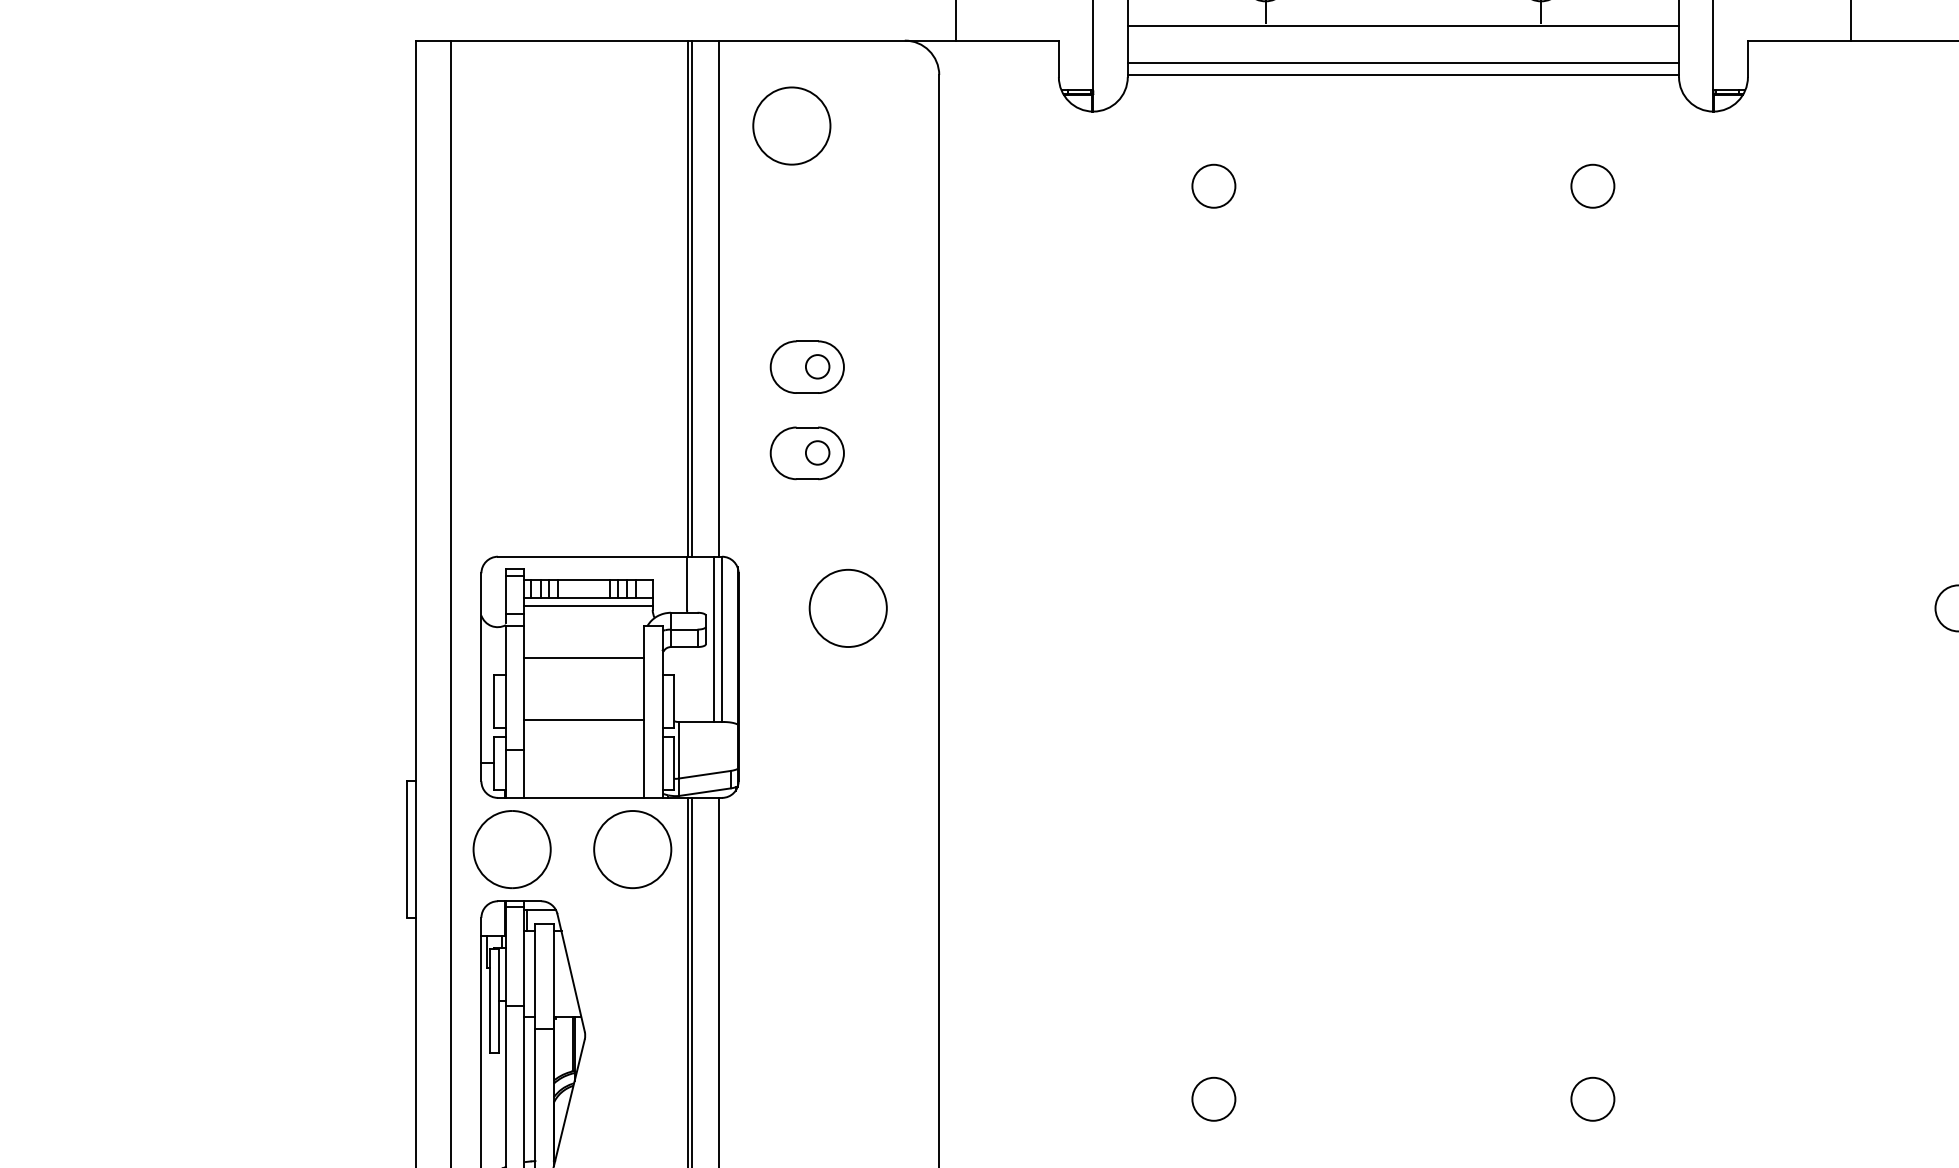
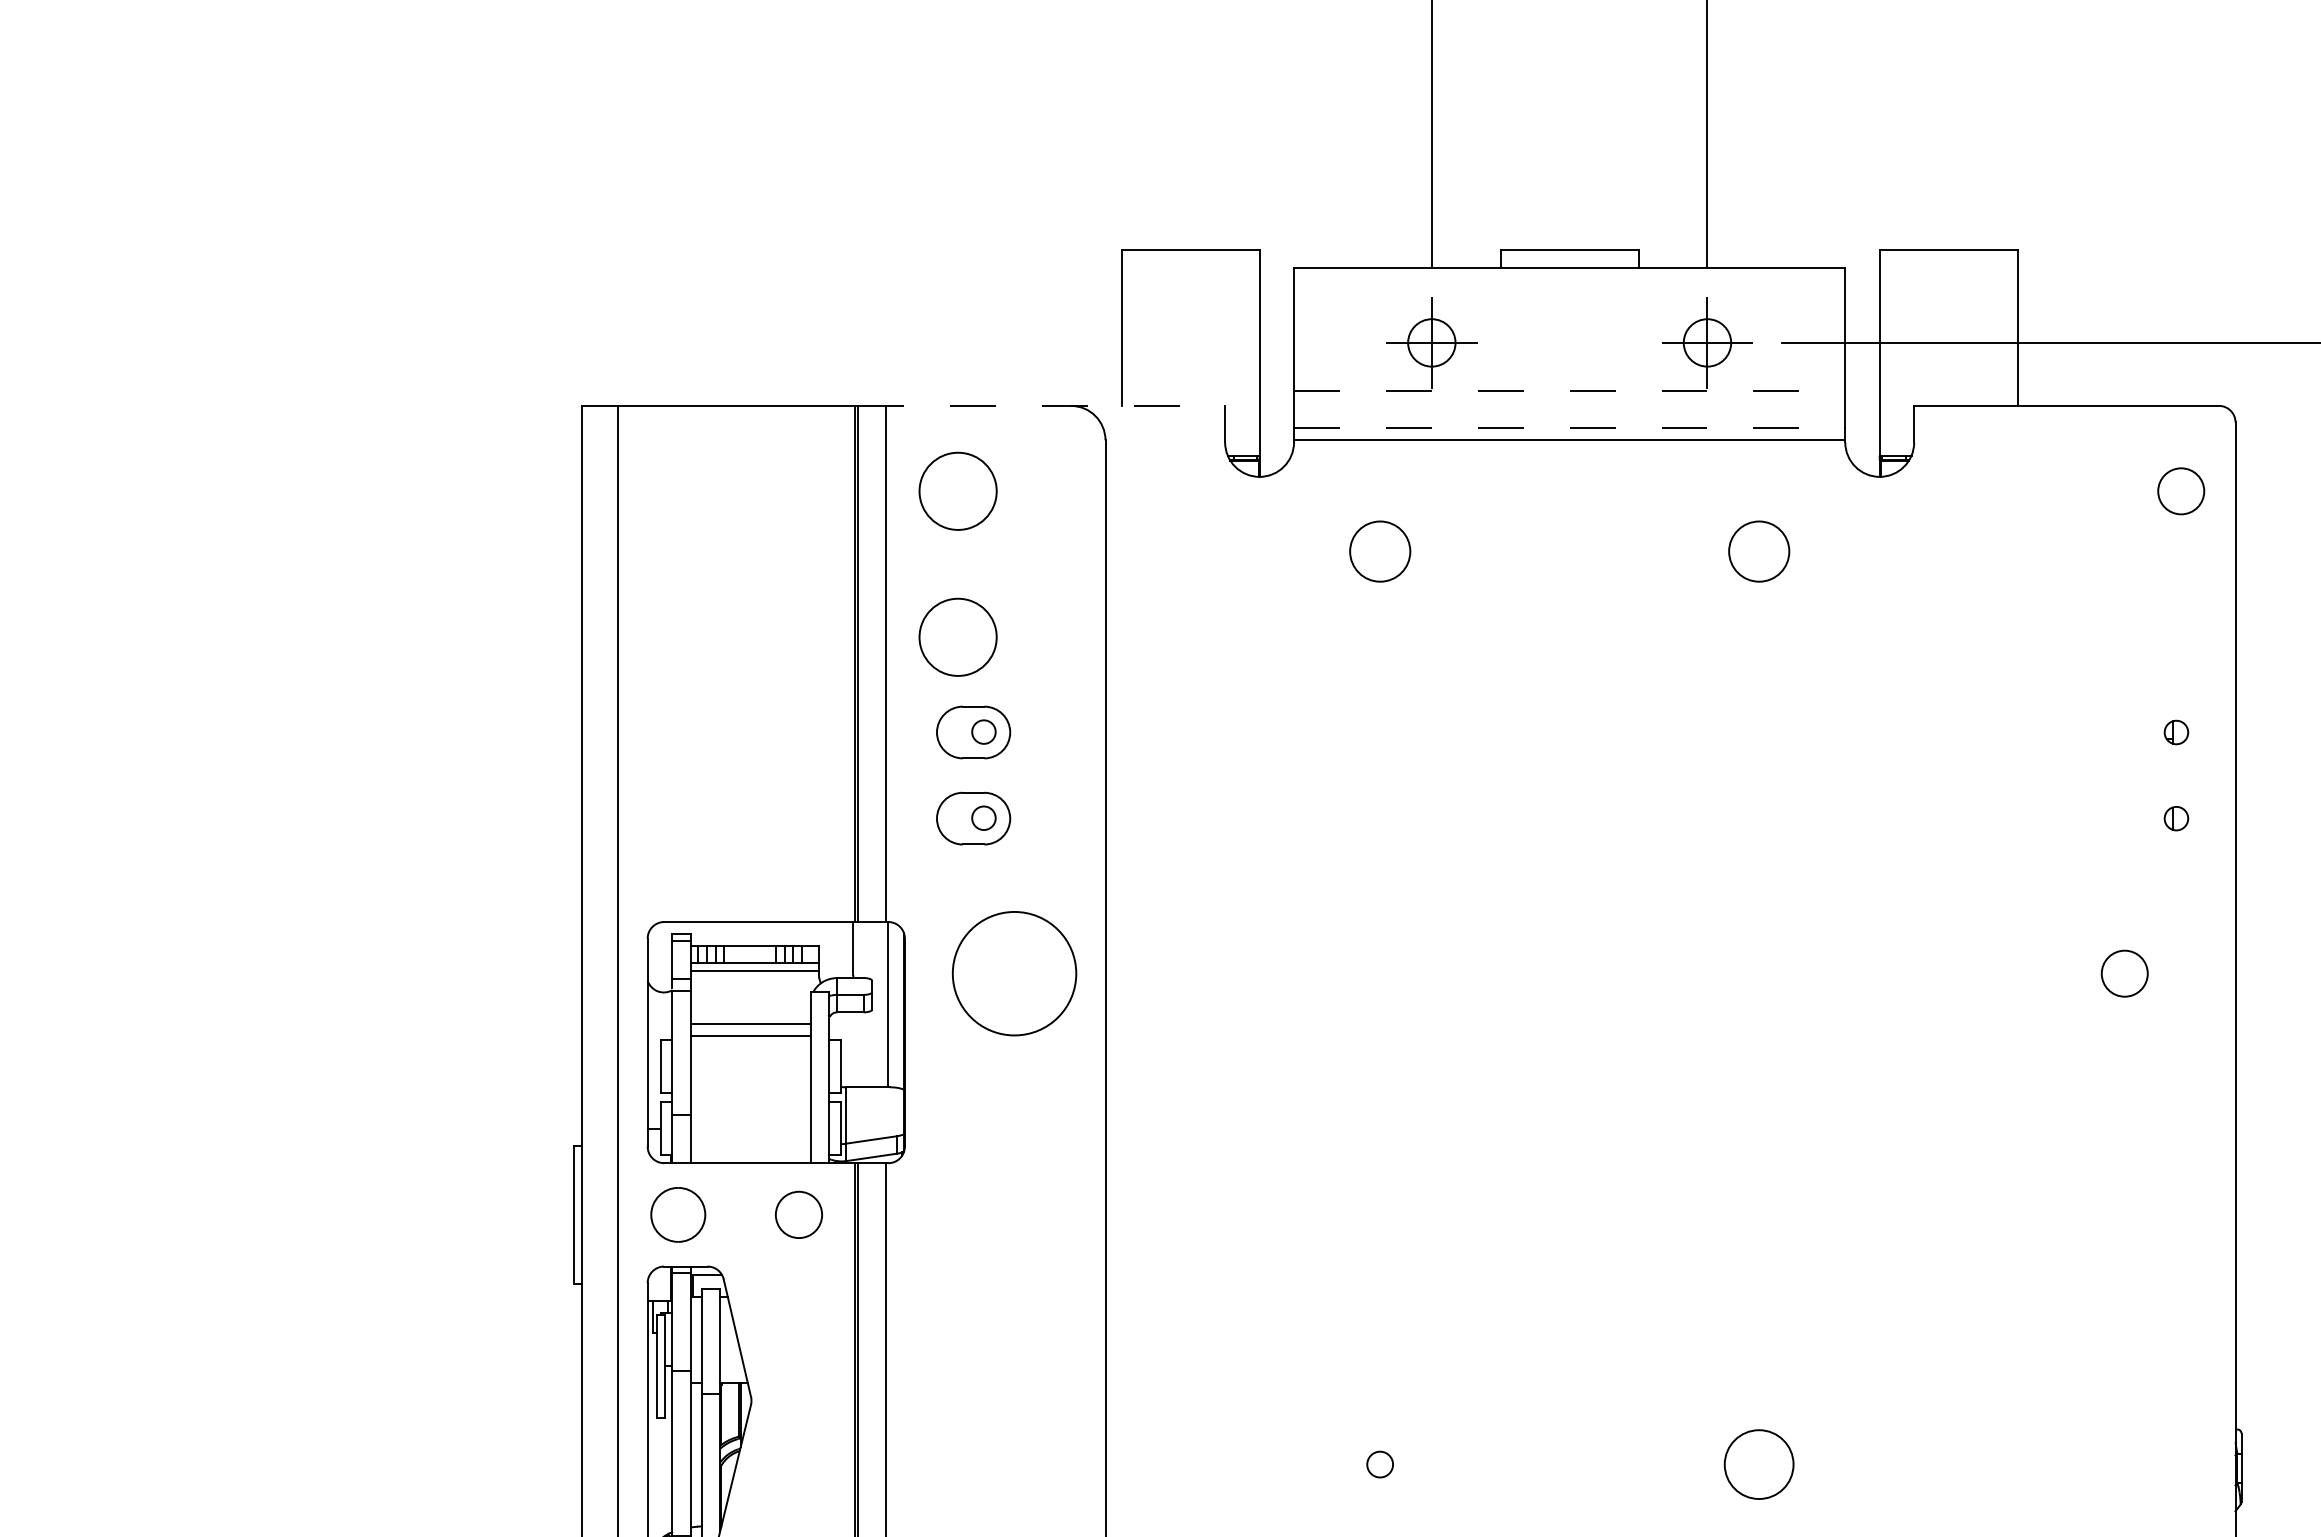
line: (1403, 25) -> (1569, 390), solid -> dashed
line: (876, 40) -> (1042, 405), solid -> dashed
line: (1403, 62) -> (1569, 427), solid -> dashed
circle: (1213, 186) -> (1379, 551), size x1.4
circle: (1592, 186) -> (1758, 551), size x1.4
circle: (791, 271) -> (957, 636), added
circle: (848, 608) -> (1014, 973), size x1.6
line: (713, 639) -> (879, 1004), removed
line: (584, 720) -> (750, 1035), moved
part: (511, 849) -> (677, 1214), size x0.7
circle: (632, 849) -> (798, 1214), size x0.6
circle: (1213, 1099) -> (1379, 1464), size x0.6
circle: (1592, 1099) -> (1758, 1464), size x1.6

